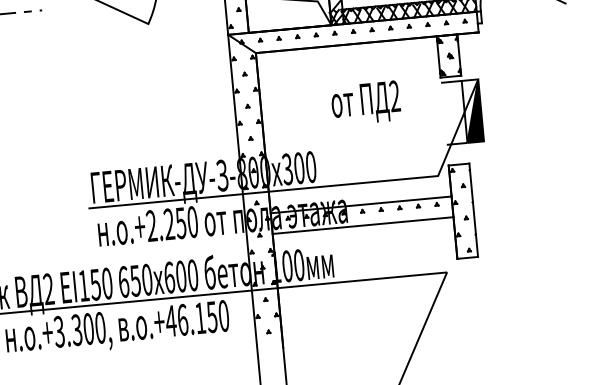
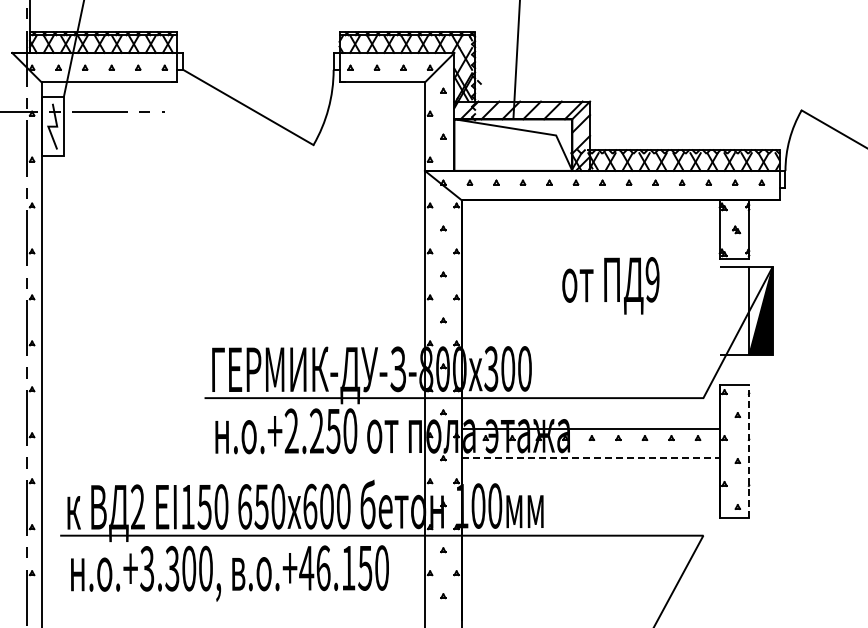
text: (394, 96) -> (652, 279), 2 -> 9
line: (473, 210) -> (749, 451), solid -> dashed
line: (362, 225) -> (590, 458), solid -> dashed

